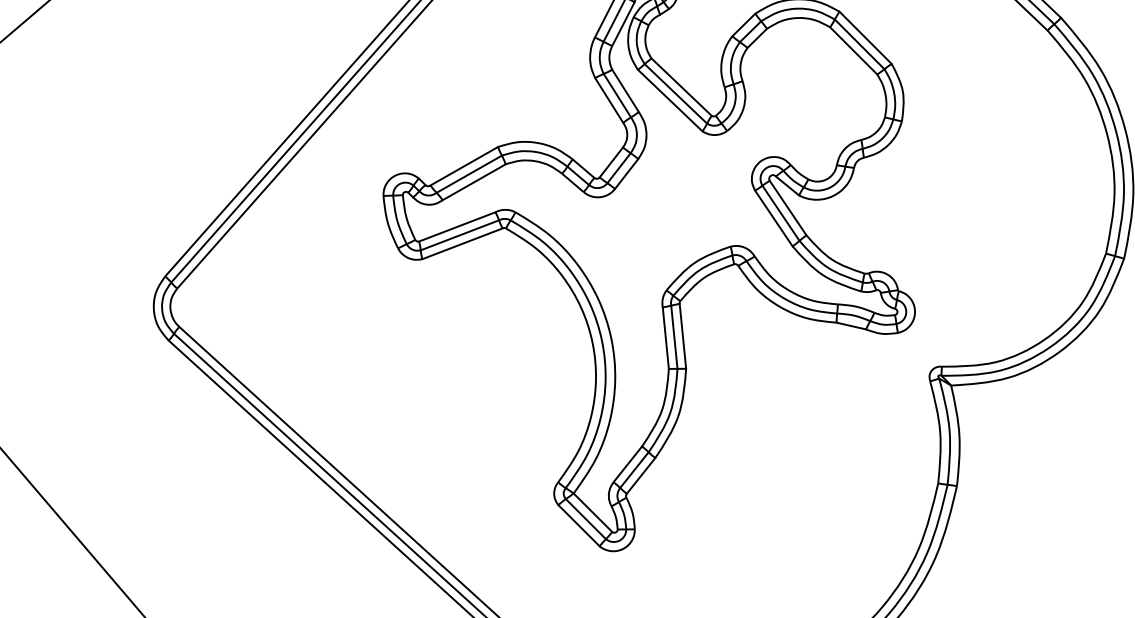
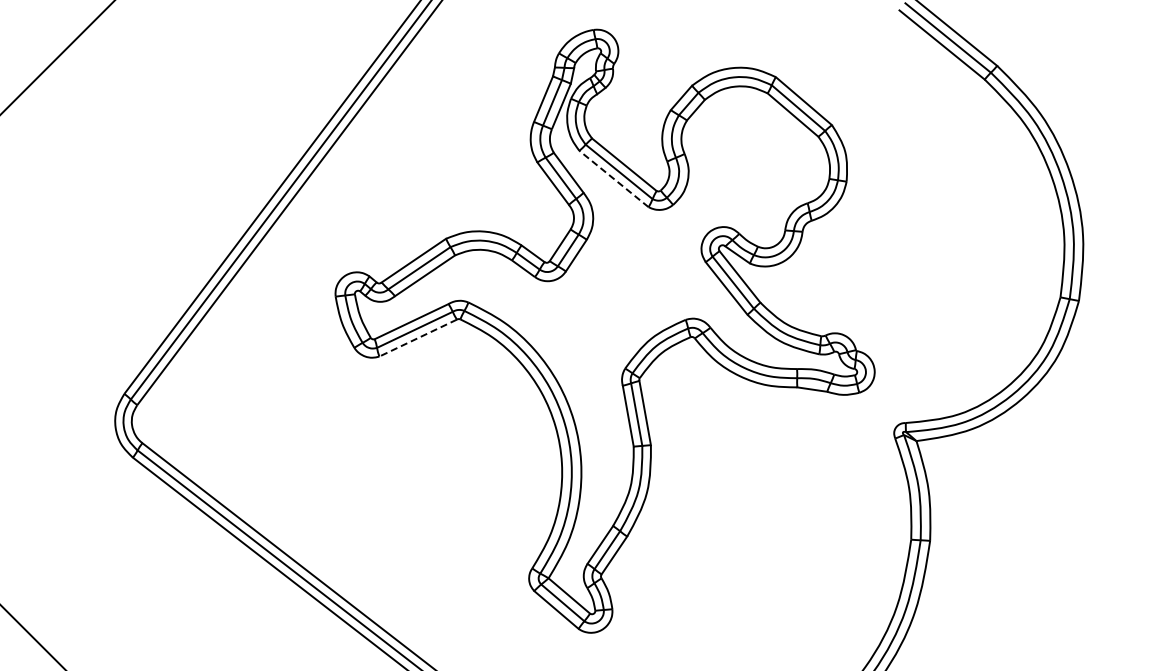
line: (670, 101) -> (614, 179), solid -> dashed
line: (462, 244) -> (418, 338), solid -> dashed

